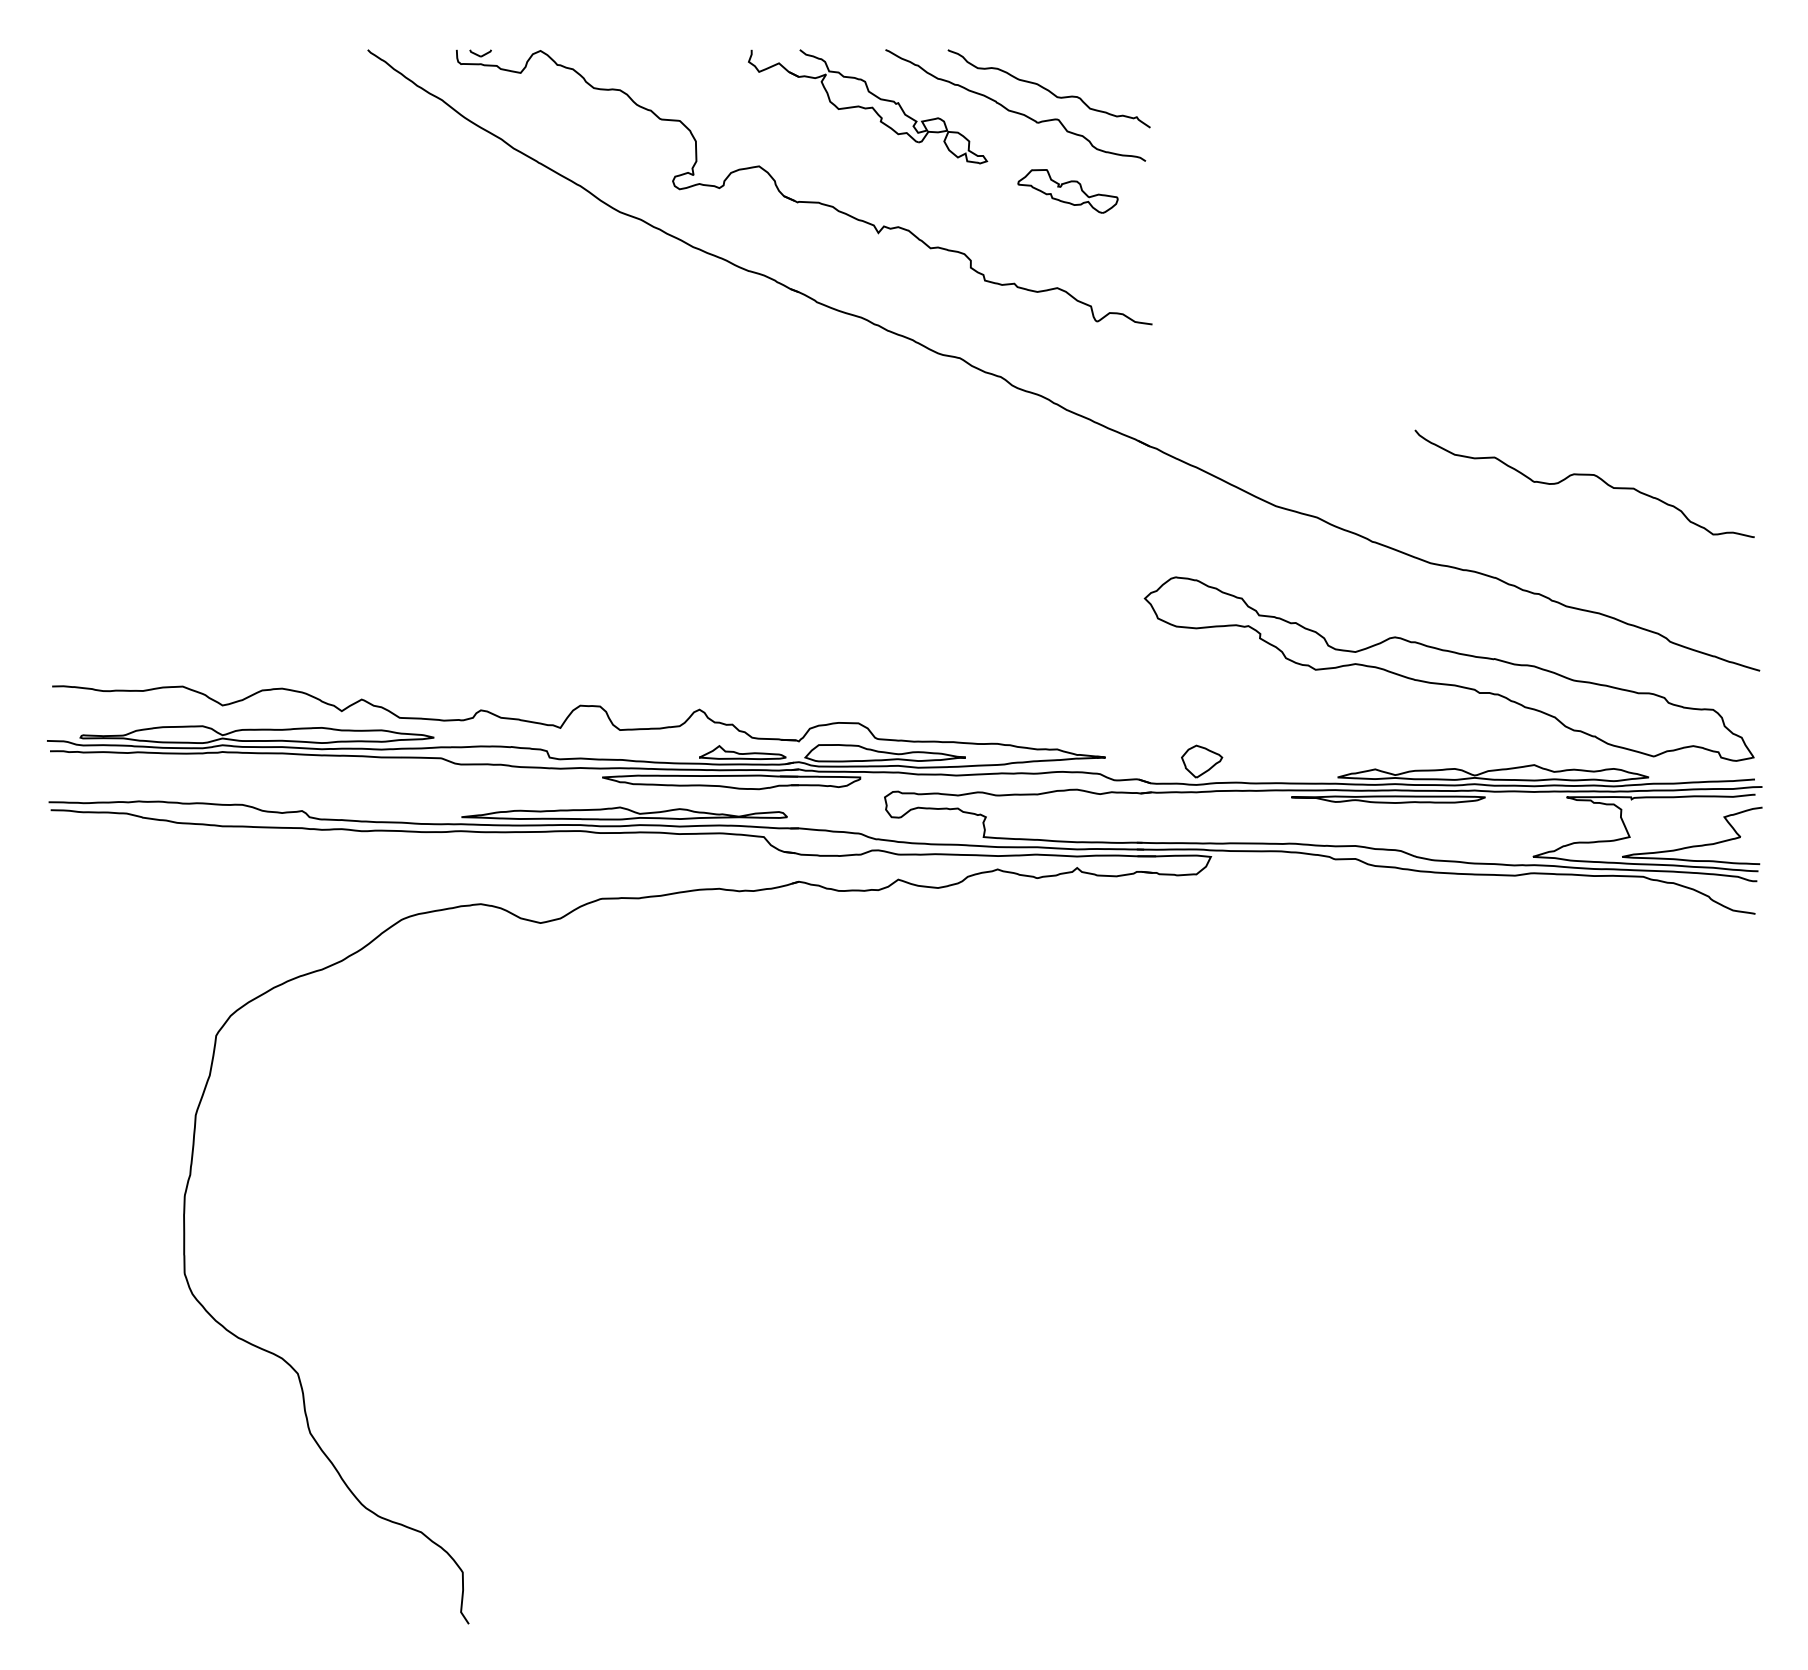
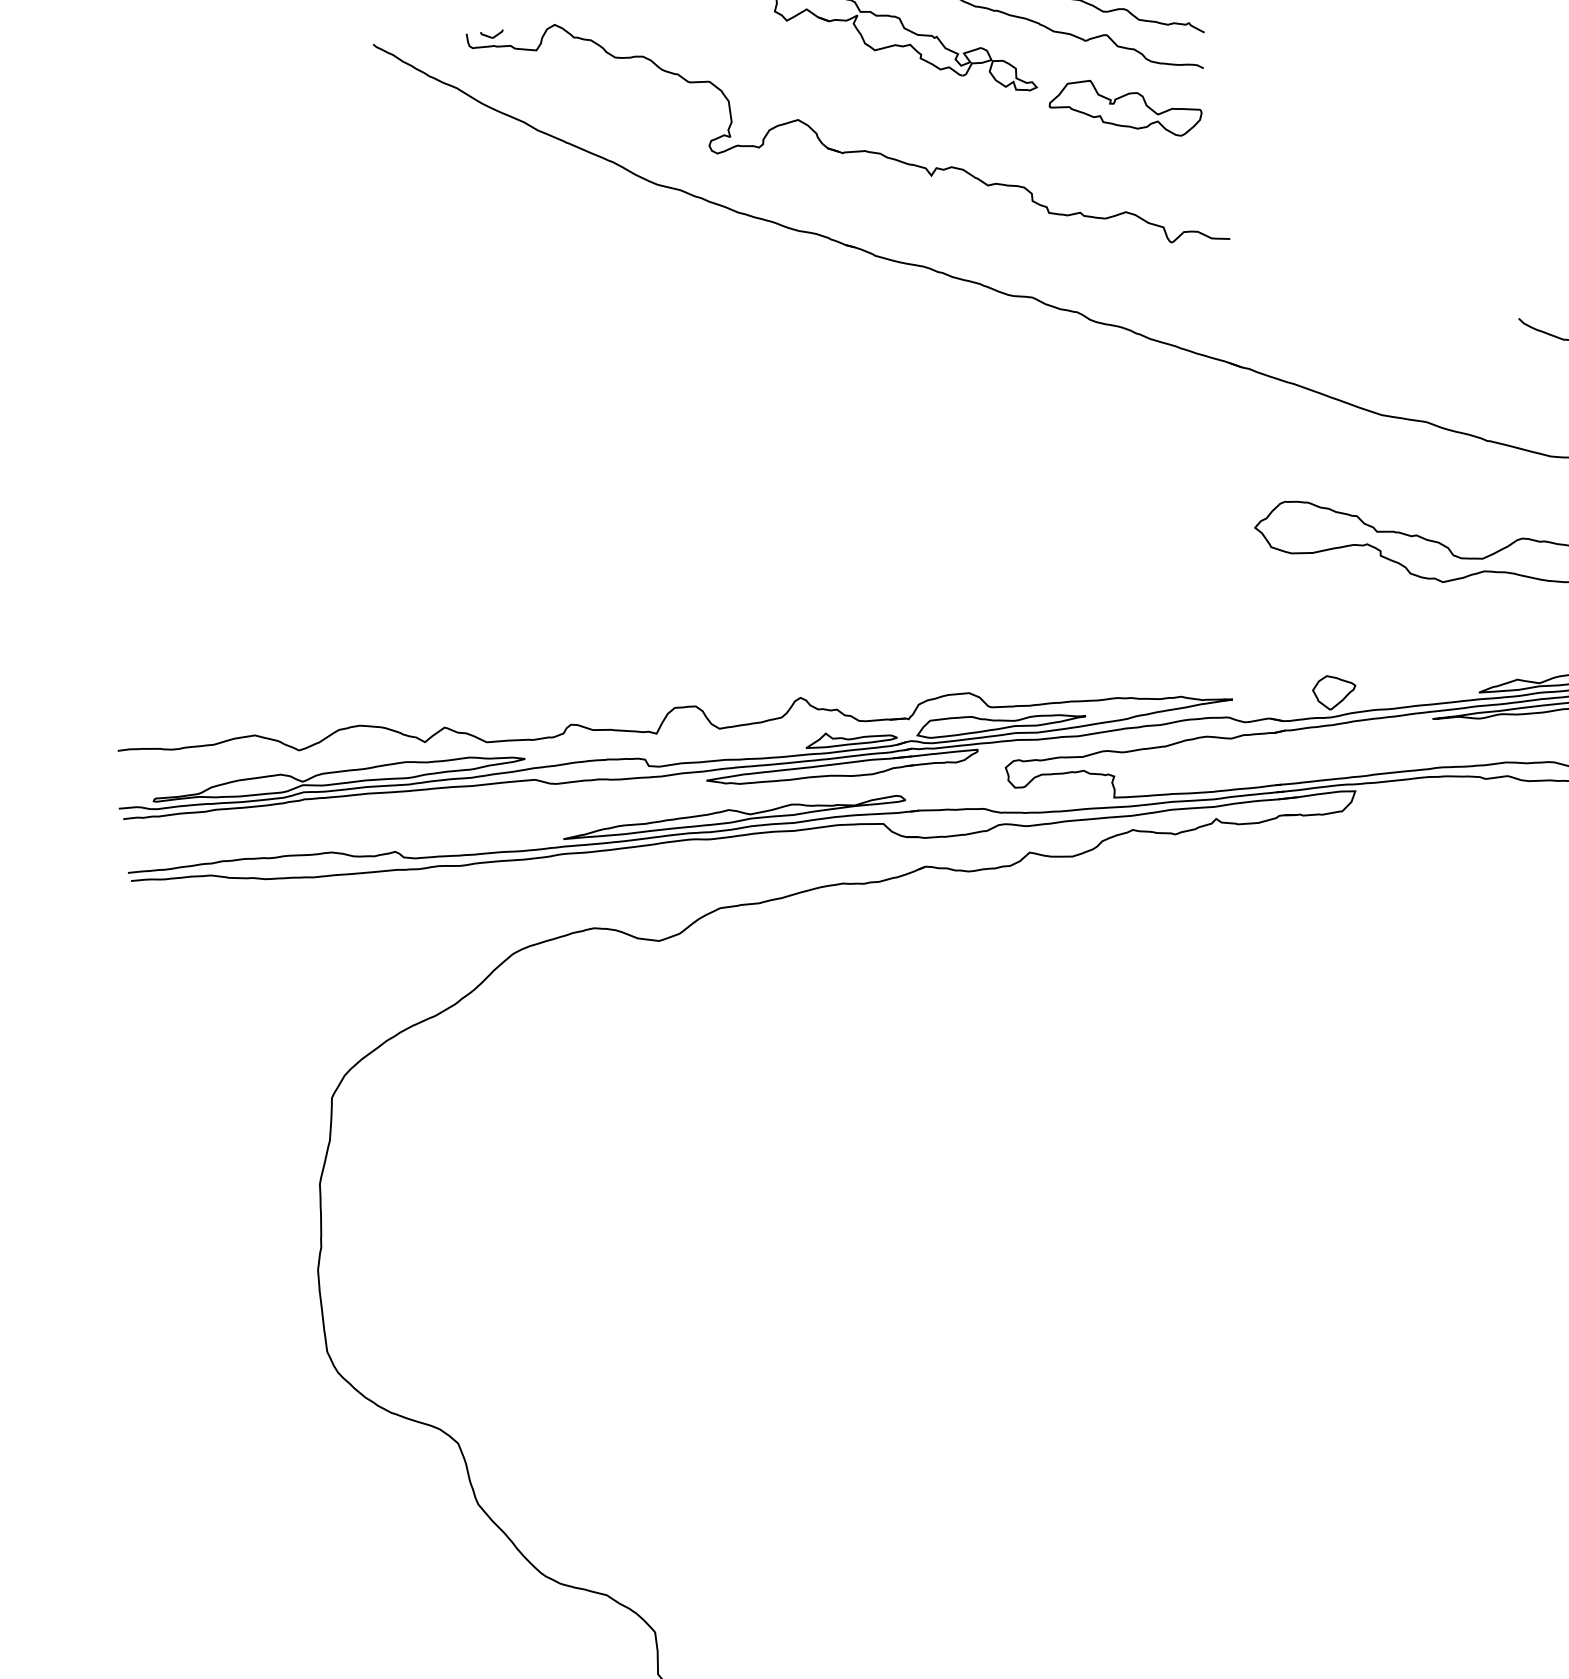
part: (1067, 191) -> (1125, 109), size x1.43

